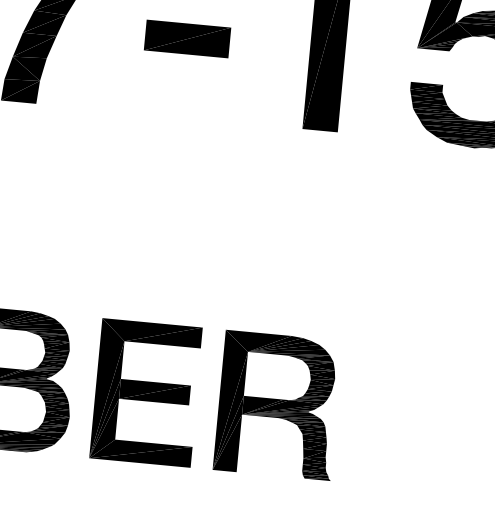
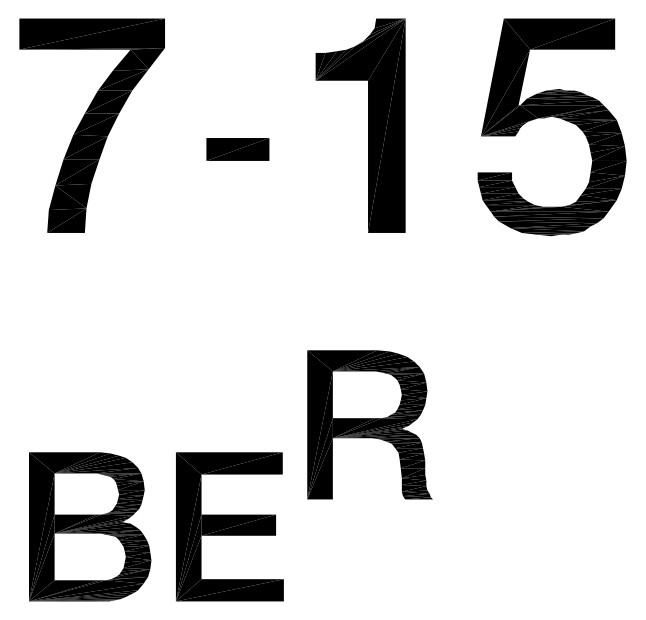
part: (187, 38) -> (237, 149), size x0.7
part: (277, 405) -> (369, 424), moved

